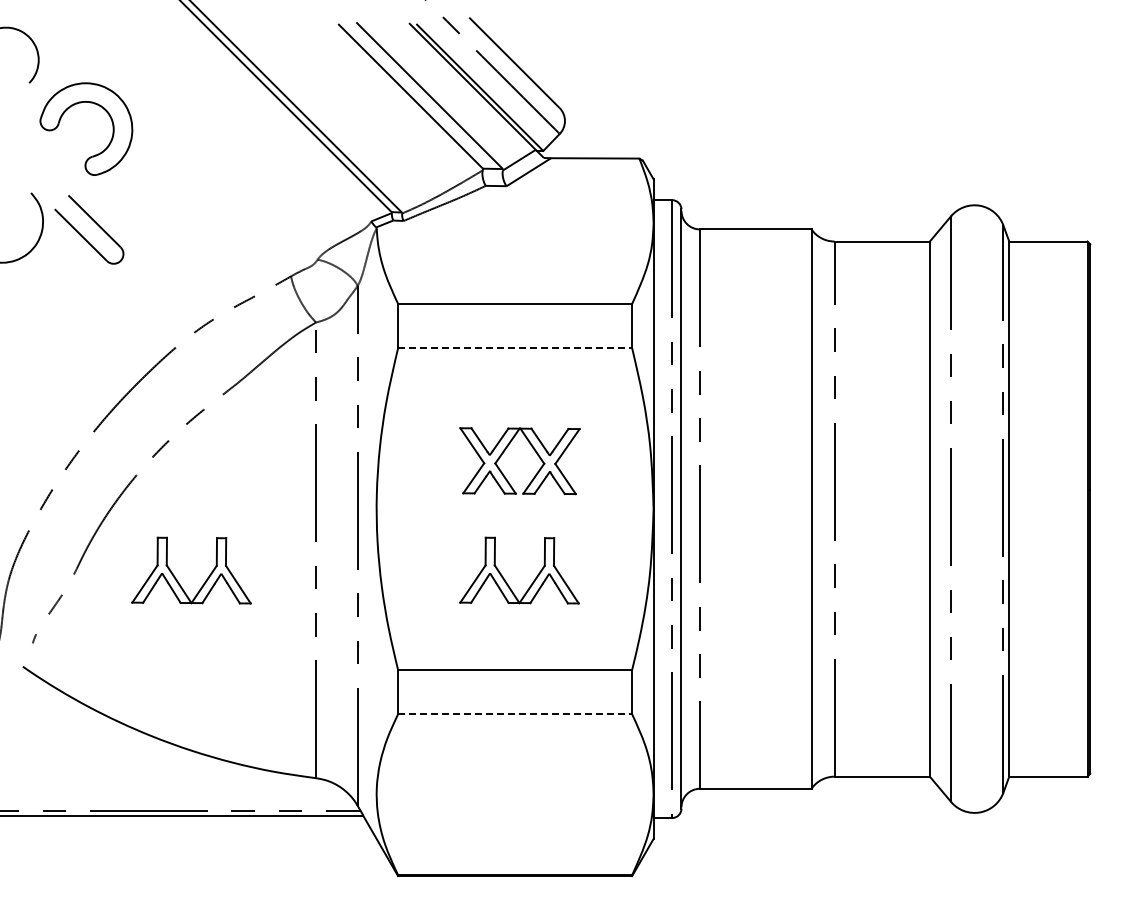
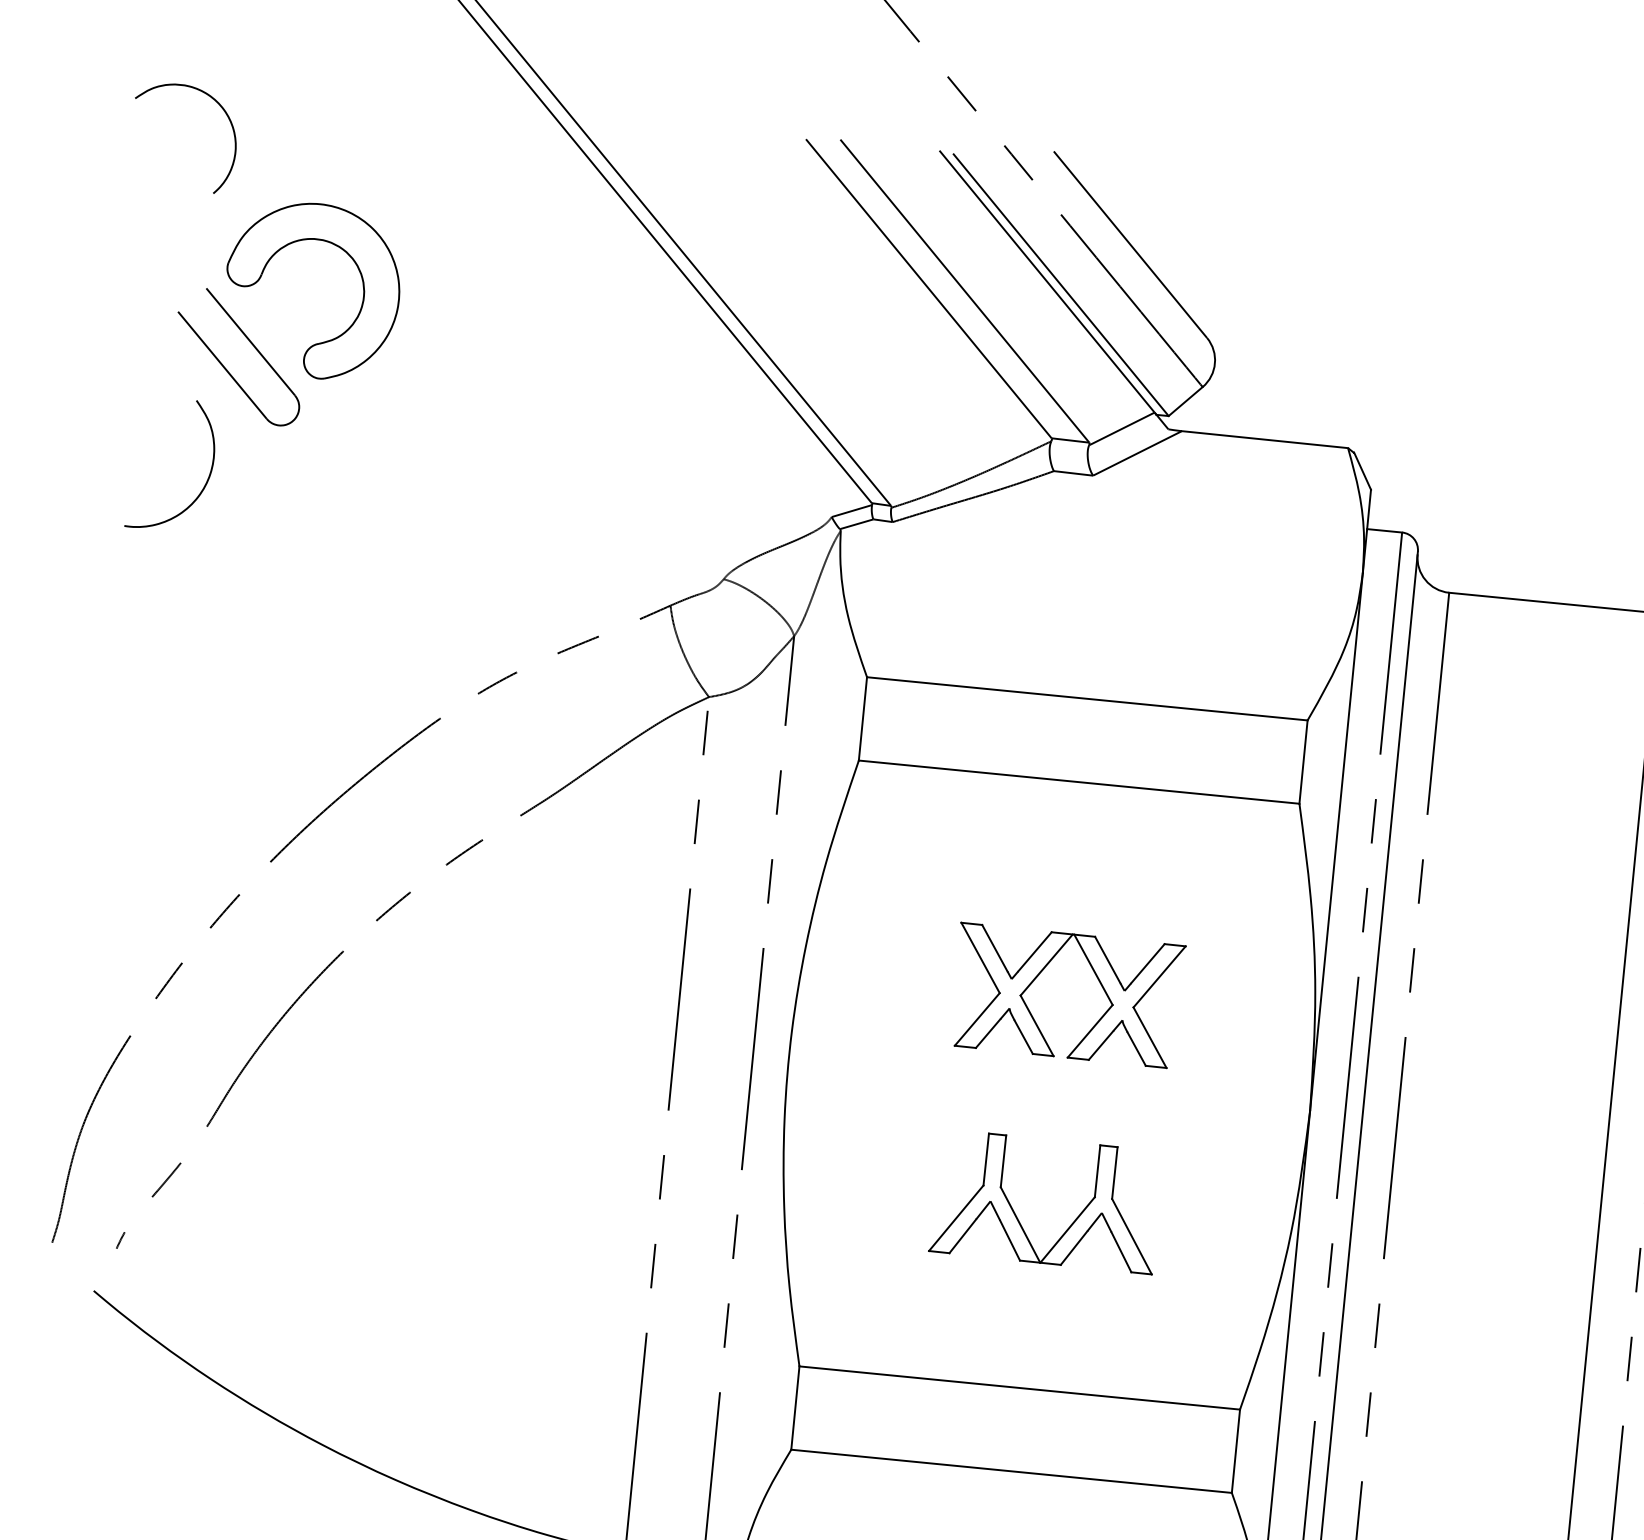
part: (95, 223) -> (252, 346), moved
line: (515, 348) -> (1079, 782), dashed -> solid
part: (177, 579) -> (400, 1155), removed
line: (515, 714) -> (1012, 1471), dashed -> solid

